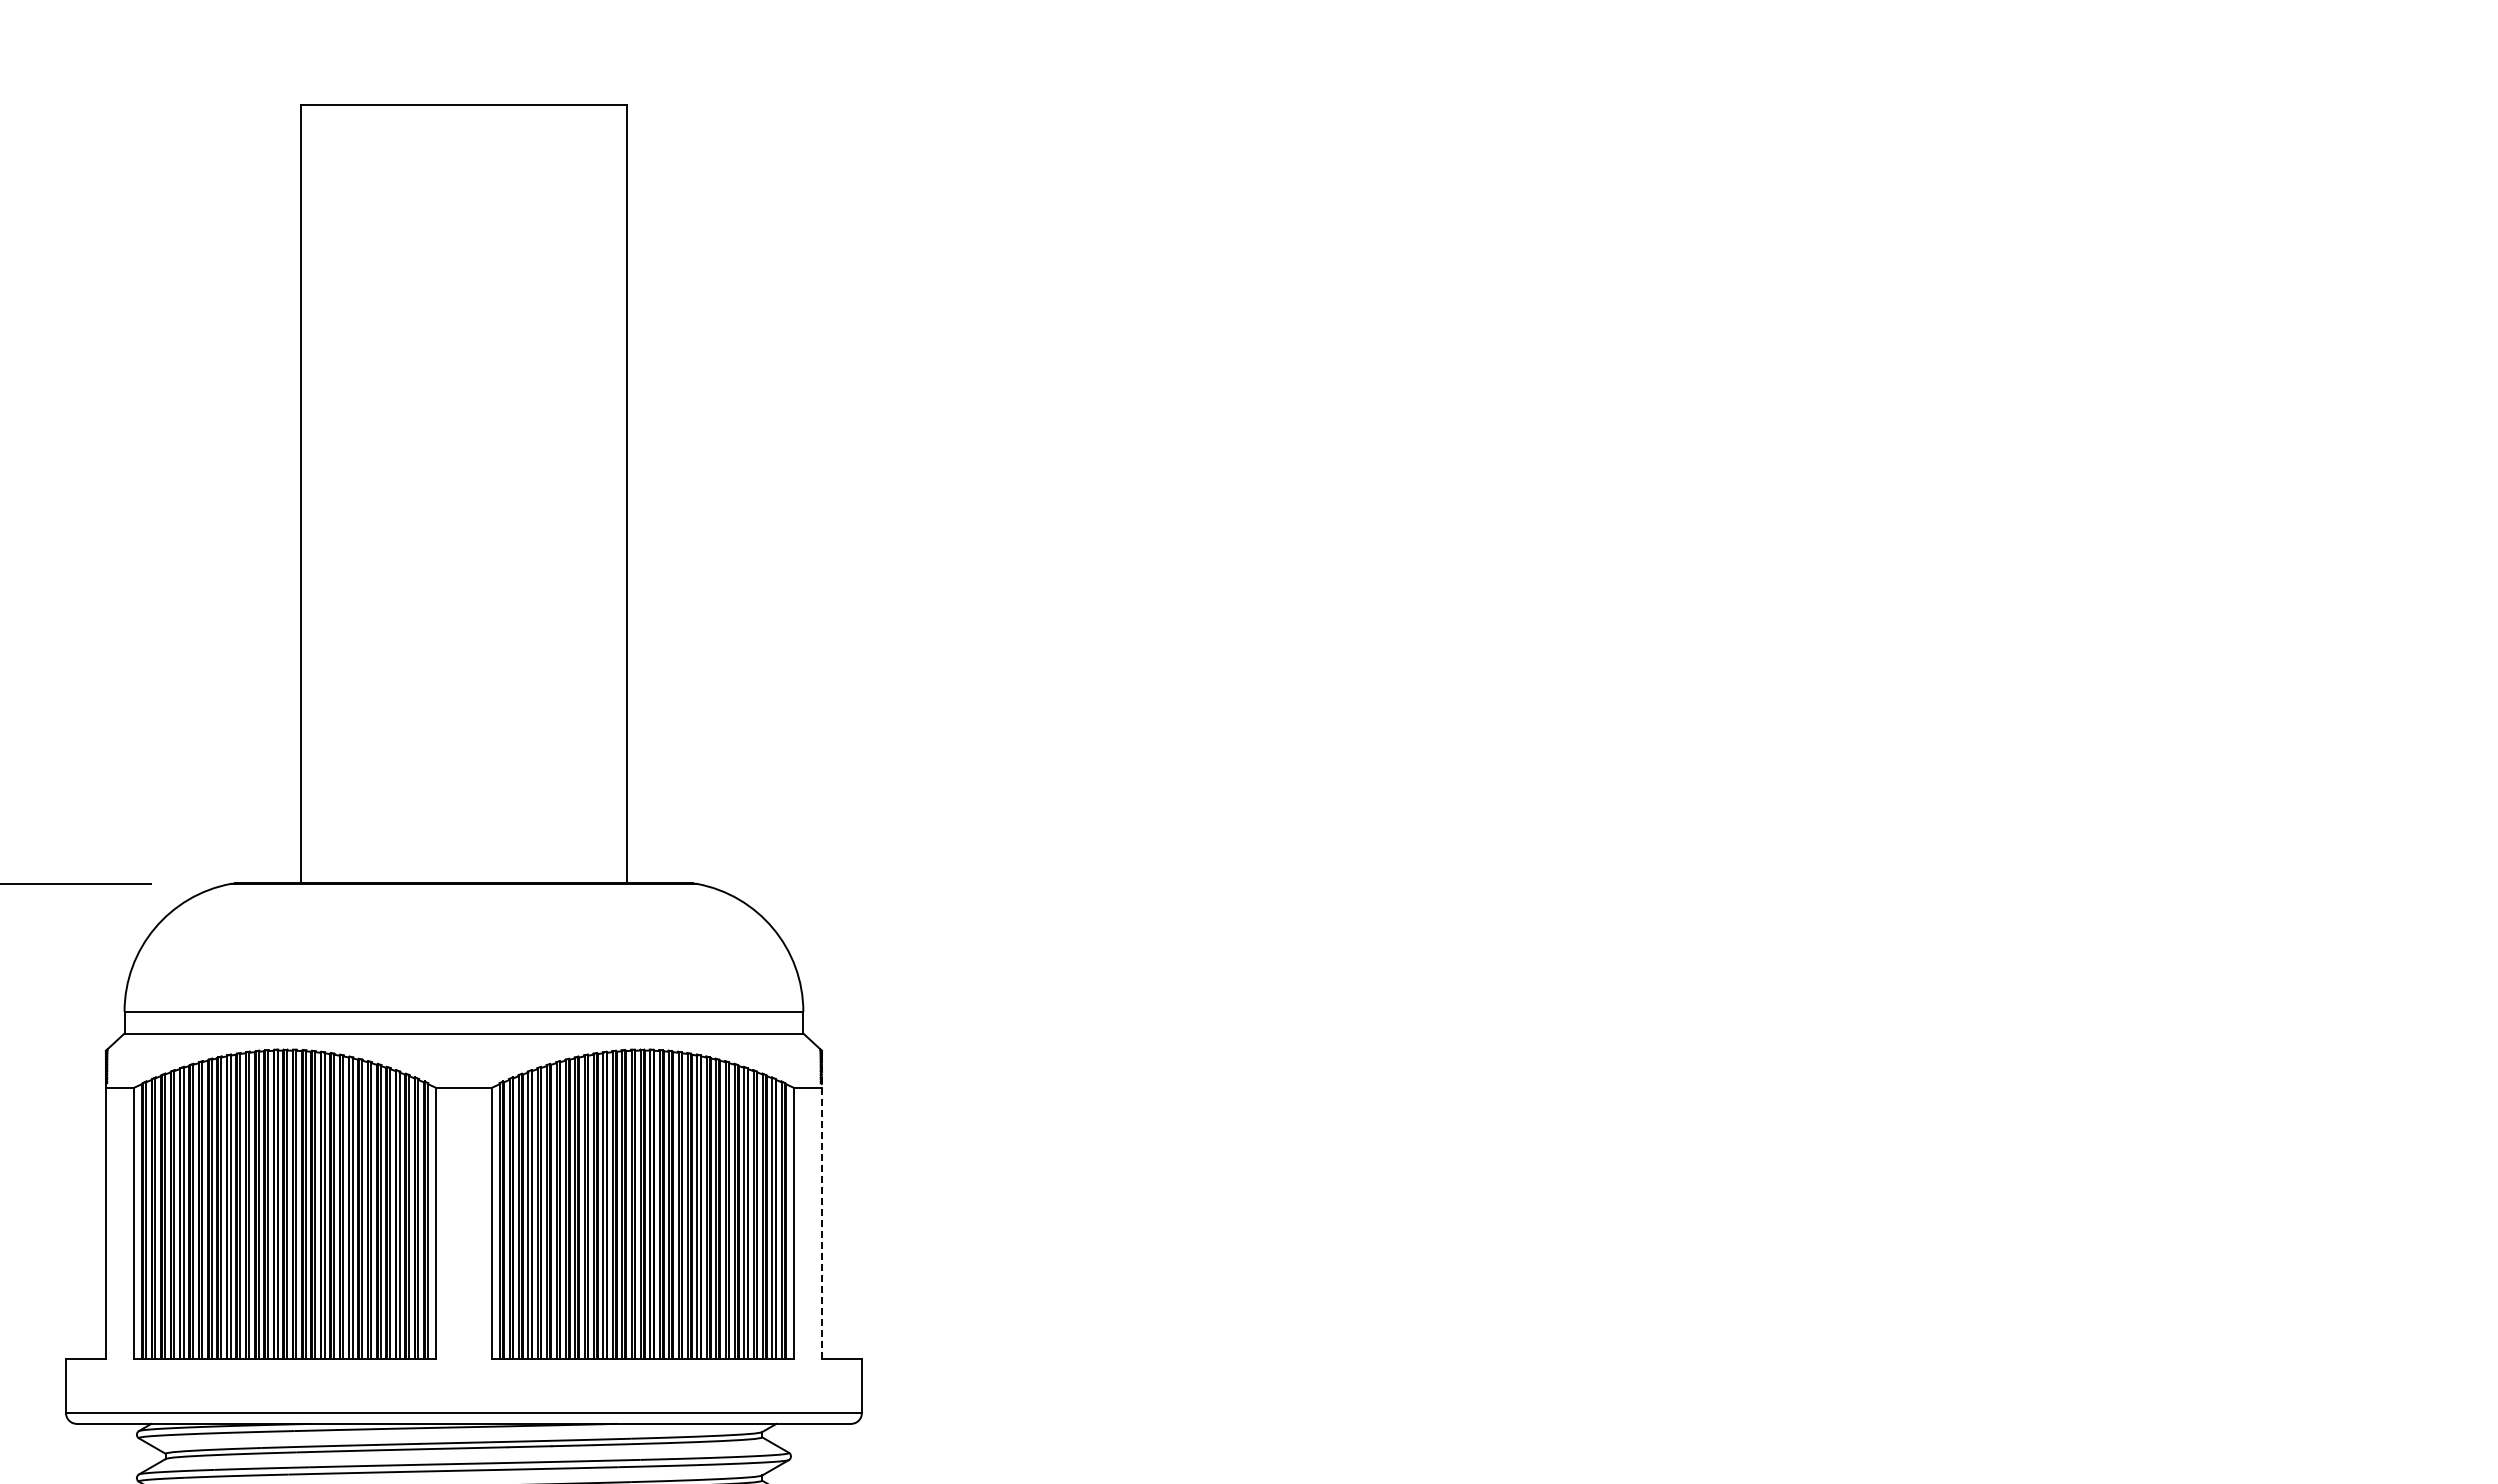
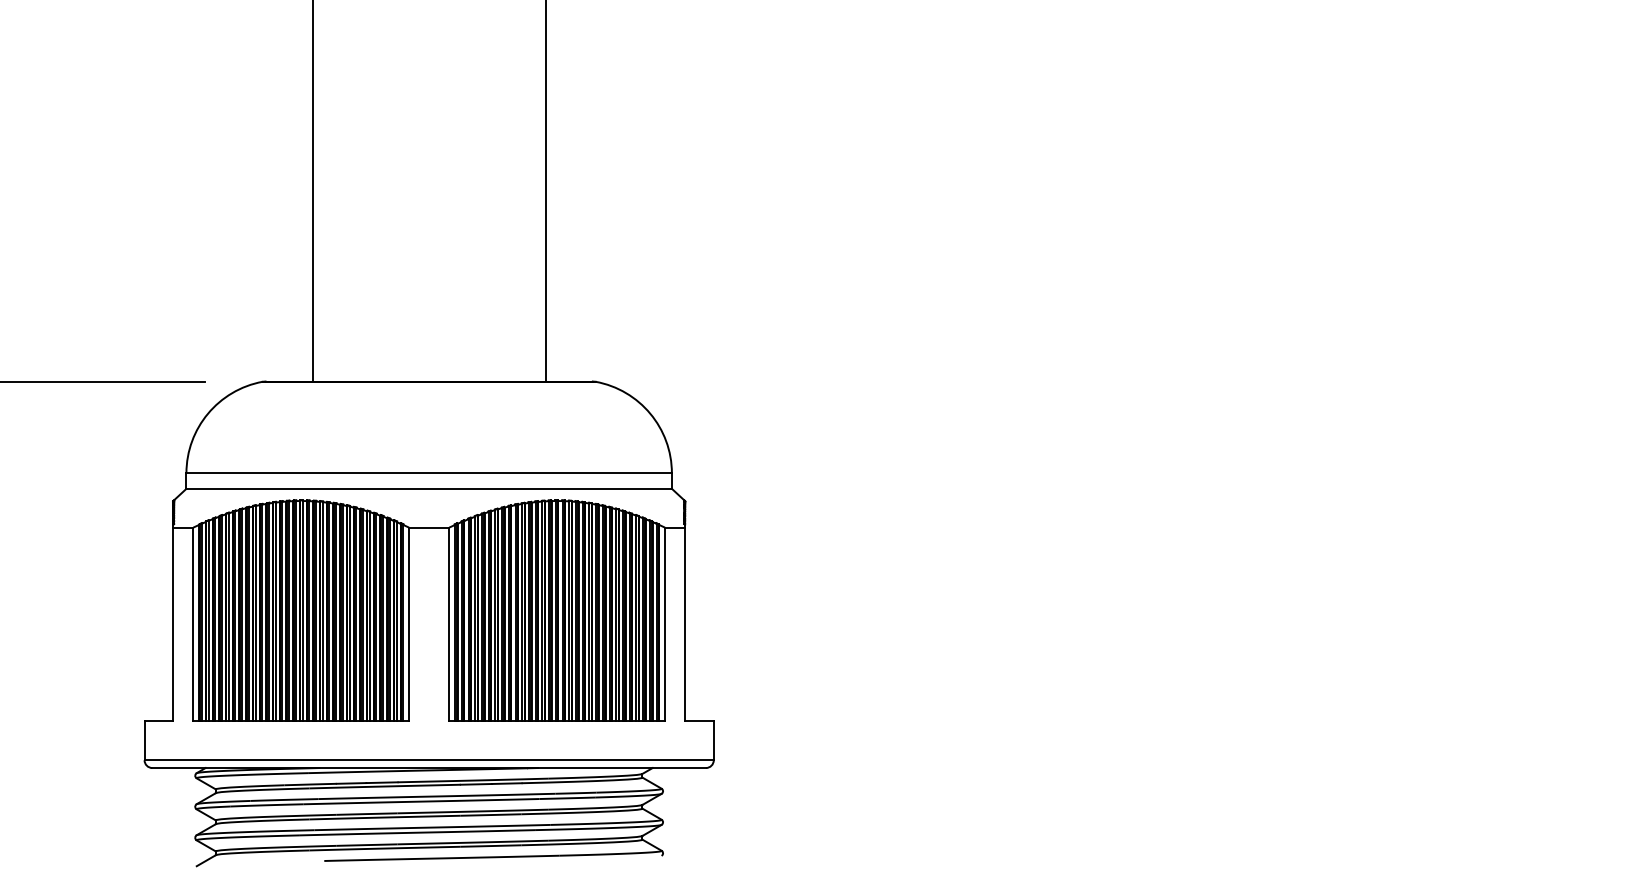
line: (821, 1205) -> (684, 611), dashed -> solid

